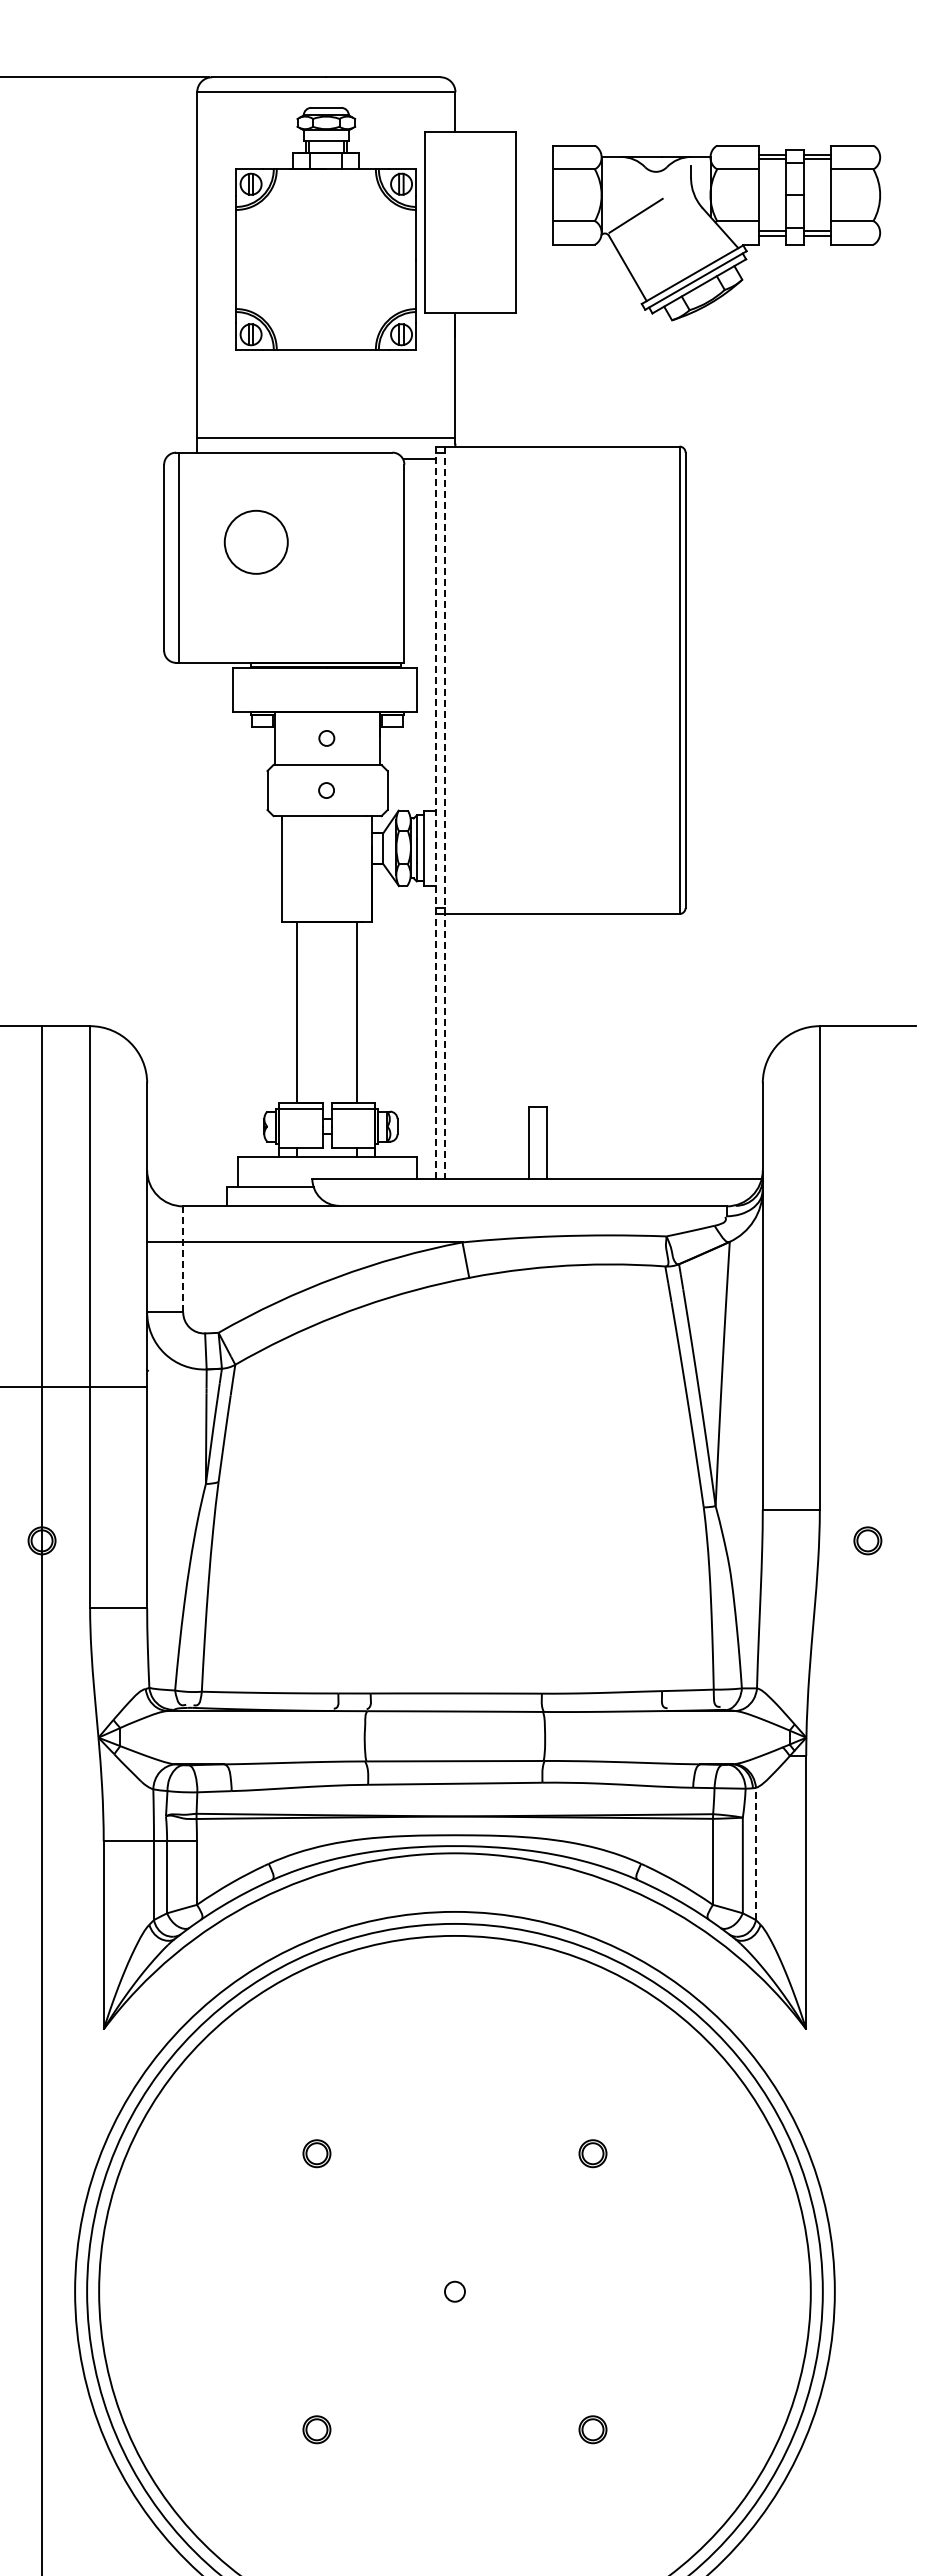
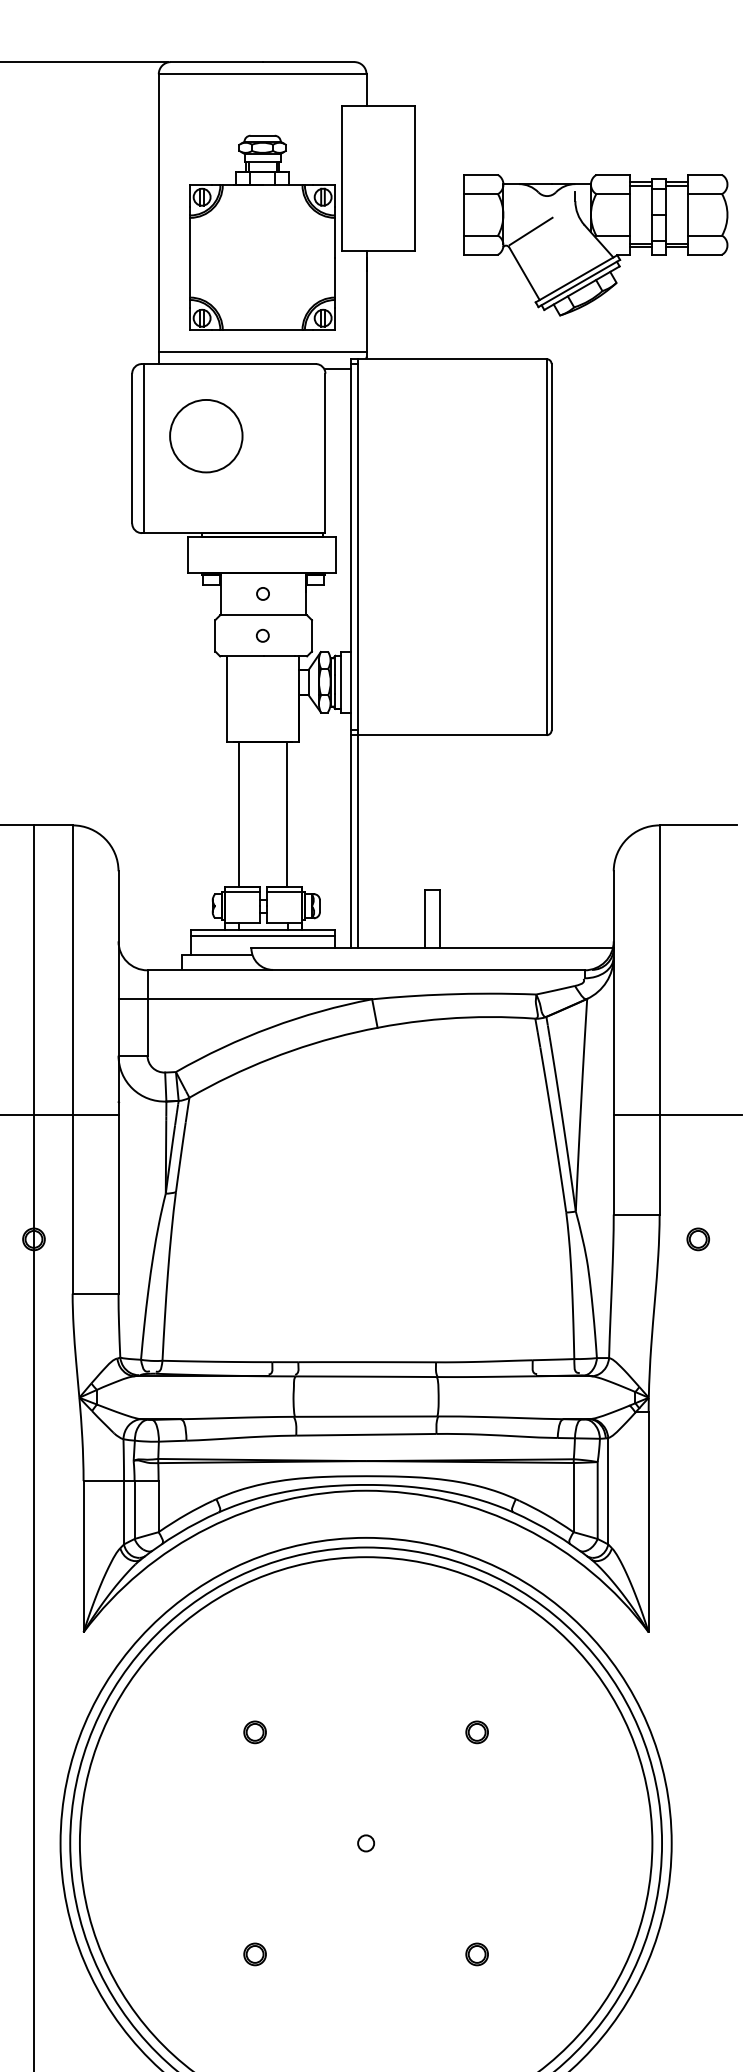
part: (325, 228) -> (261, 232), moved
part: (716, 233) -> (595, 245), moved
circle: (256, 542) -> (206, 436), size x1.43
line: (436, 812) -> (351, 653), dashed -> solid
line: (445, 813) -> (358, 654), dashed -> solid
line: (326, 1163) -> (262, 935), added
line: (183, 1259) -> (147, 1013), dashed -> solid
line: (842, 1386) -> (677, 1115), added
line: (755, 1853) -> (607, 1490), dashed -> solid

